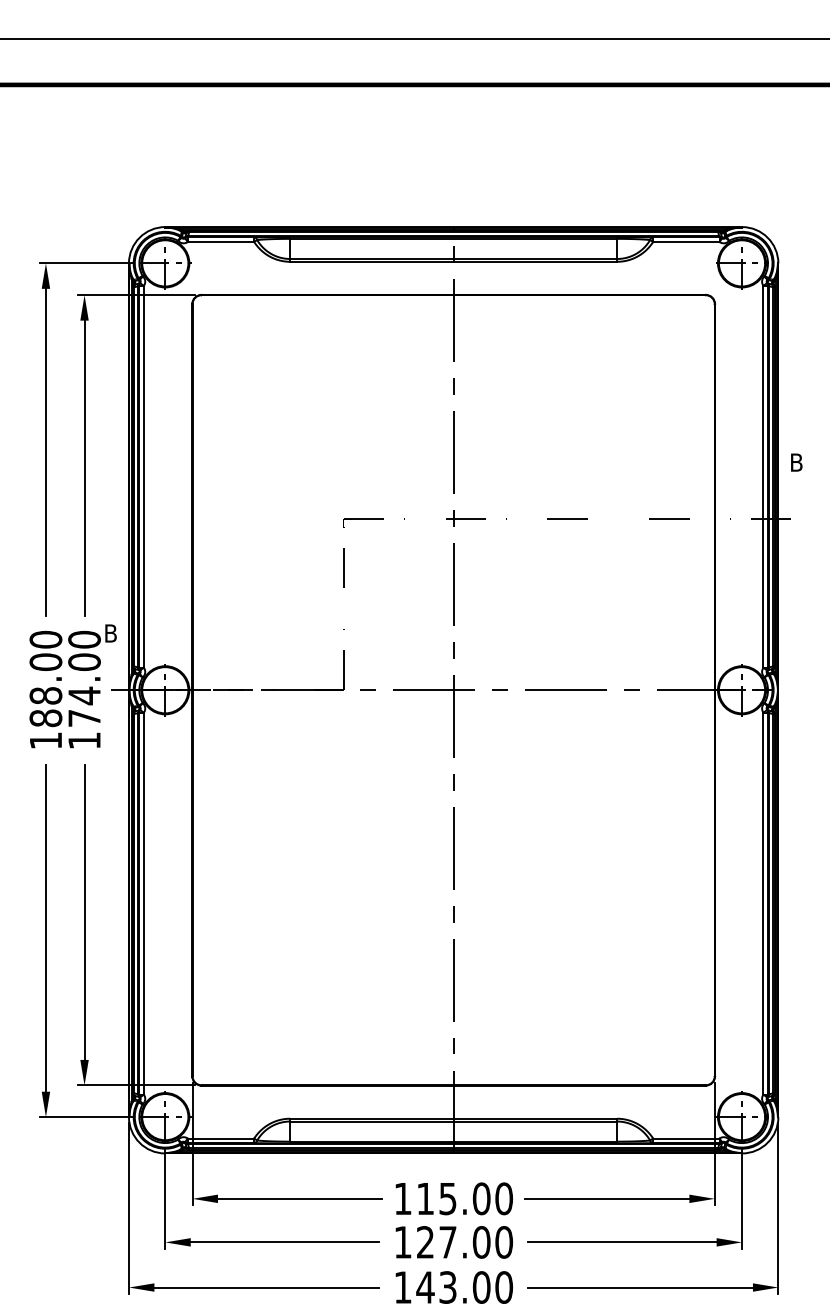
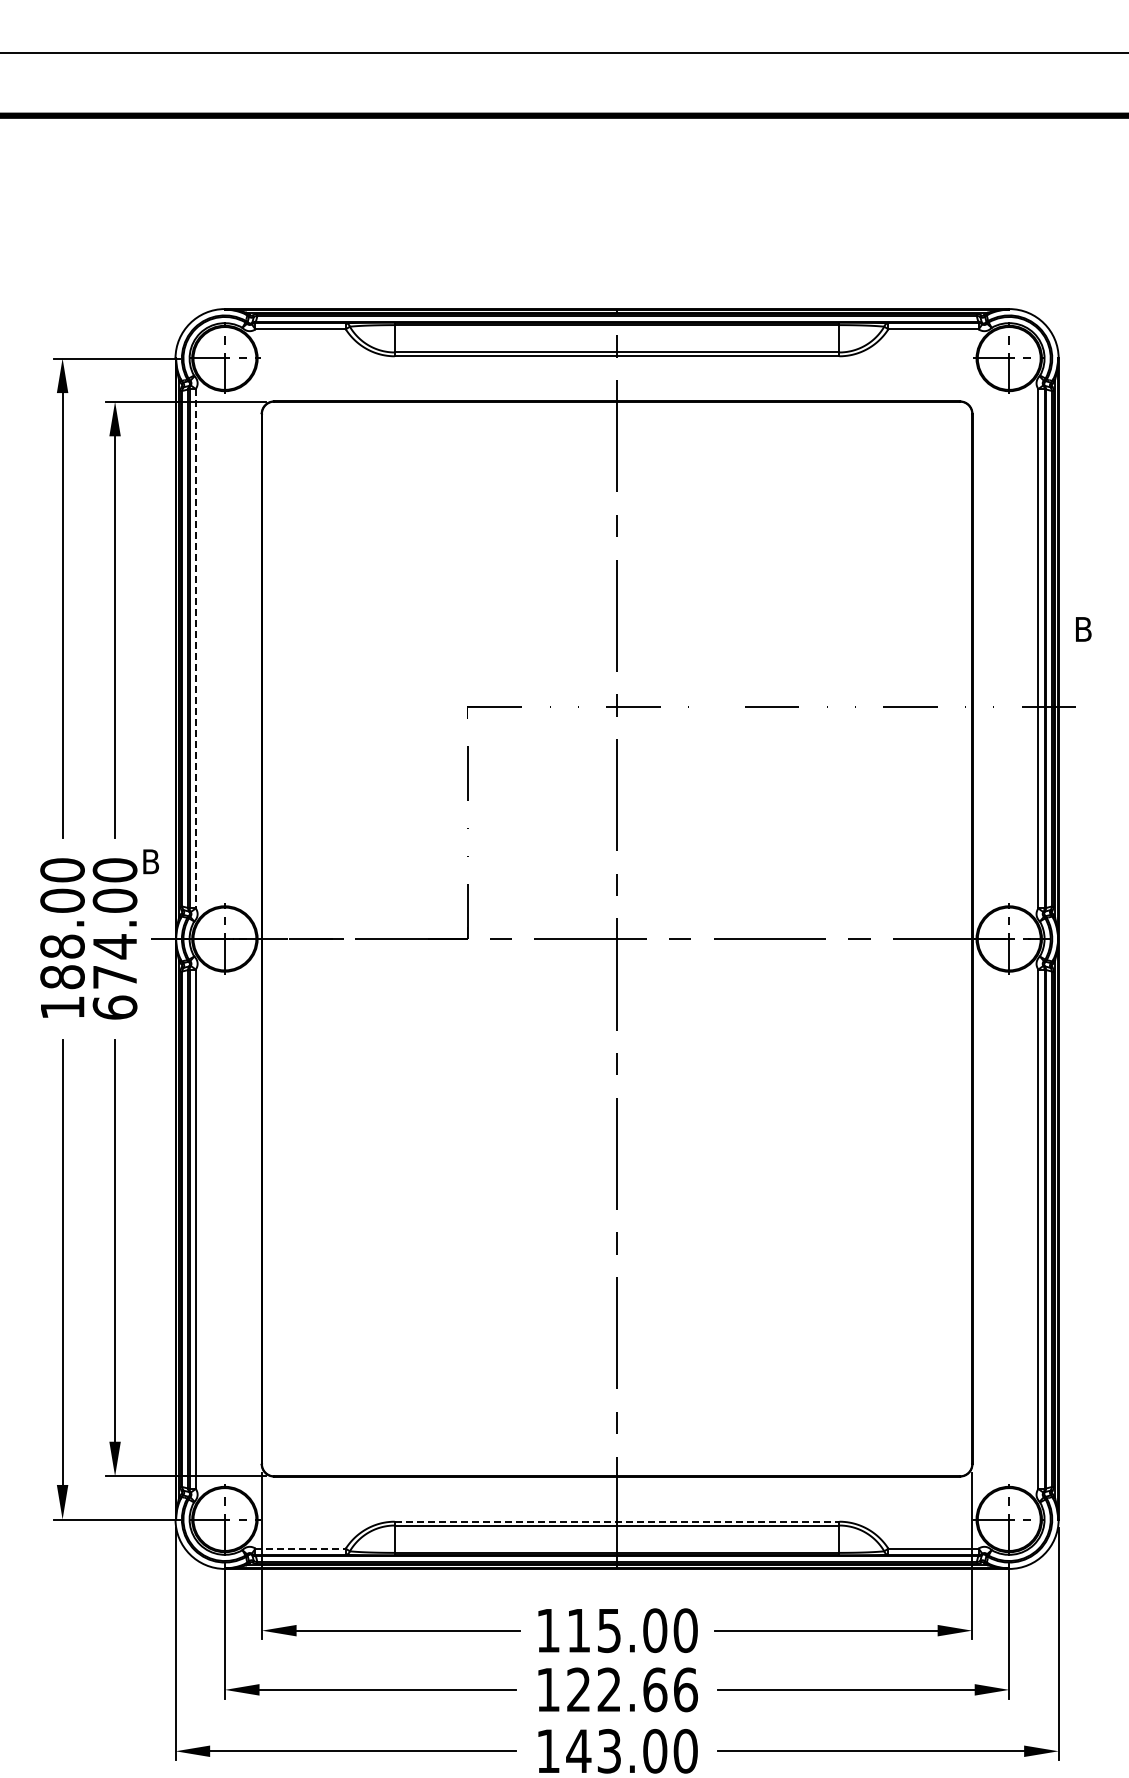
line: (143, 476) -> (195, 648), solid -> dashed
text: (84, 740) -> (114, 1007), 174.00 -> 674.00
line: (453, 1118) -> (617, 1521), solid -> dashed
line: (221, 1138) -> (301, 1548), solid -> dashed
text: (476, 1242) -> (647, 1689), 127.00 -> 122.66

